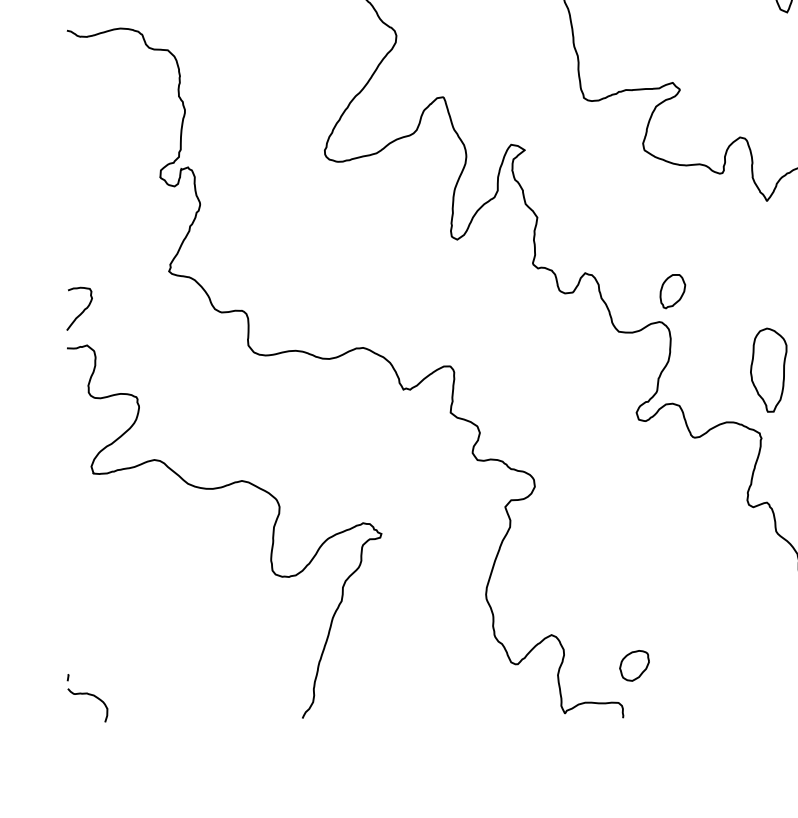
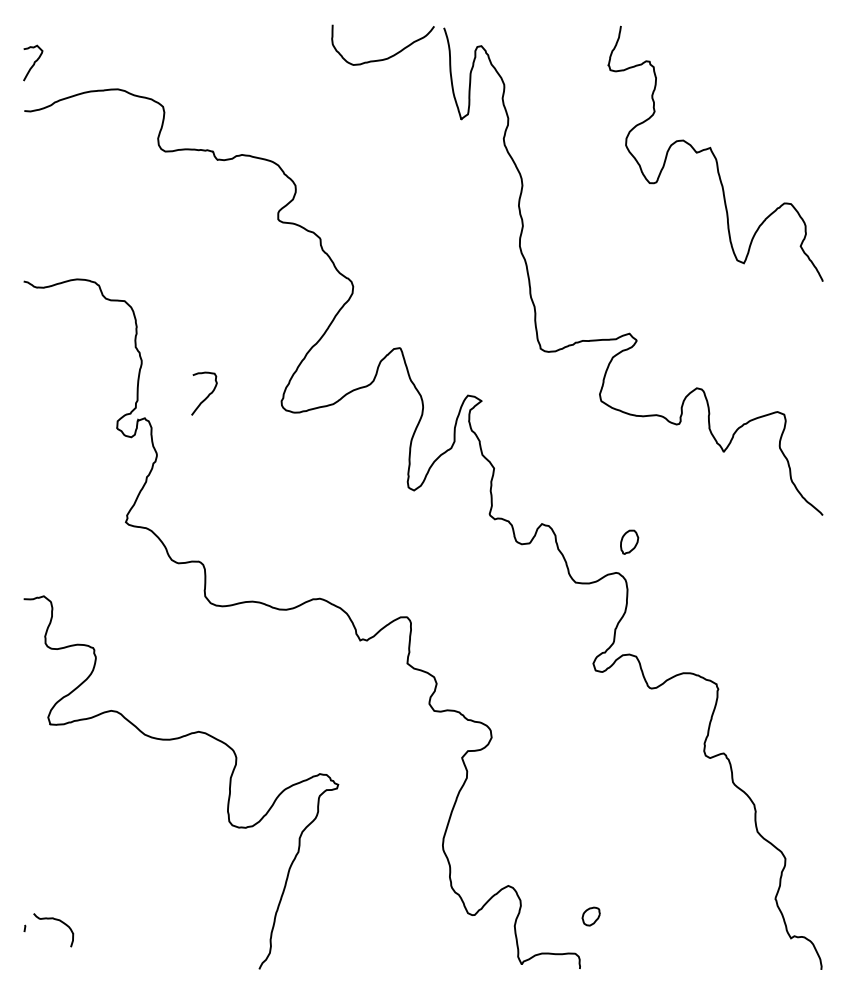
part: (672, 290) -> (629, 541), size x0.7
curve: (82, 310) -> (207, 395), moved
part: (768, 369) -> (725, 620), removed
part: (633, 665) -> (590, 916), size x0.6
curve: (89, 695) -> (55, 920), moved

